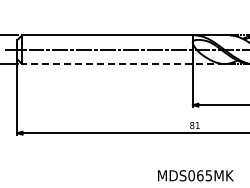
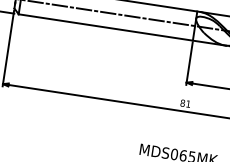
line: (122, 64) -> (121, 30), dashed -> solid

